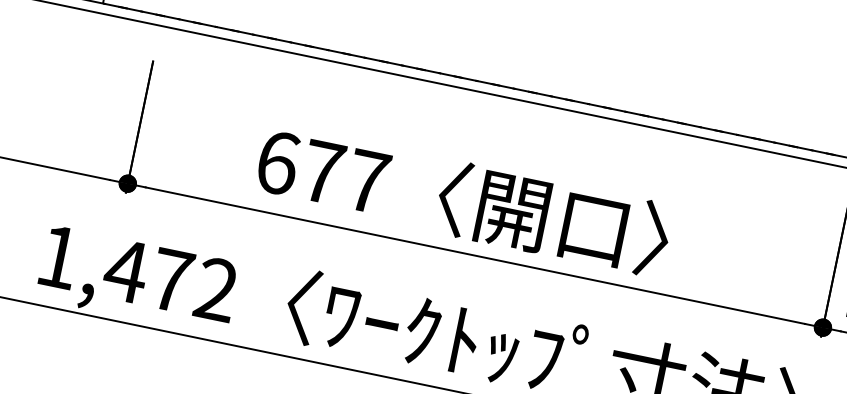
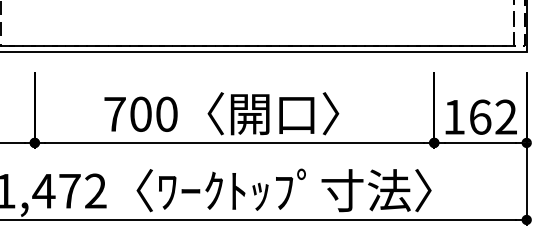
text: (322, 170) -> (140, 113), 677 -> 700

